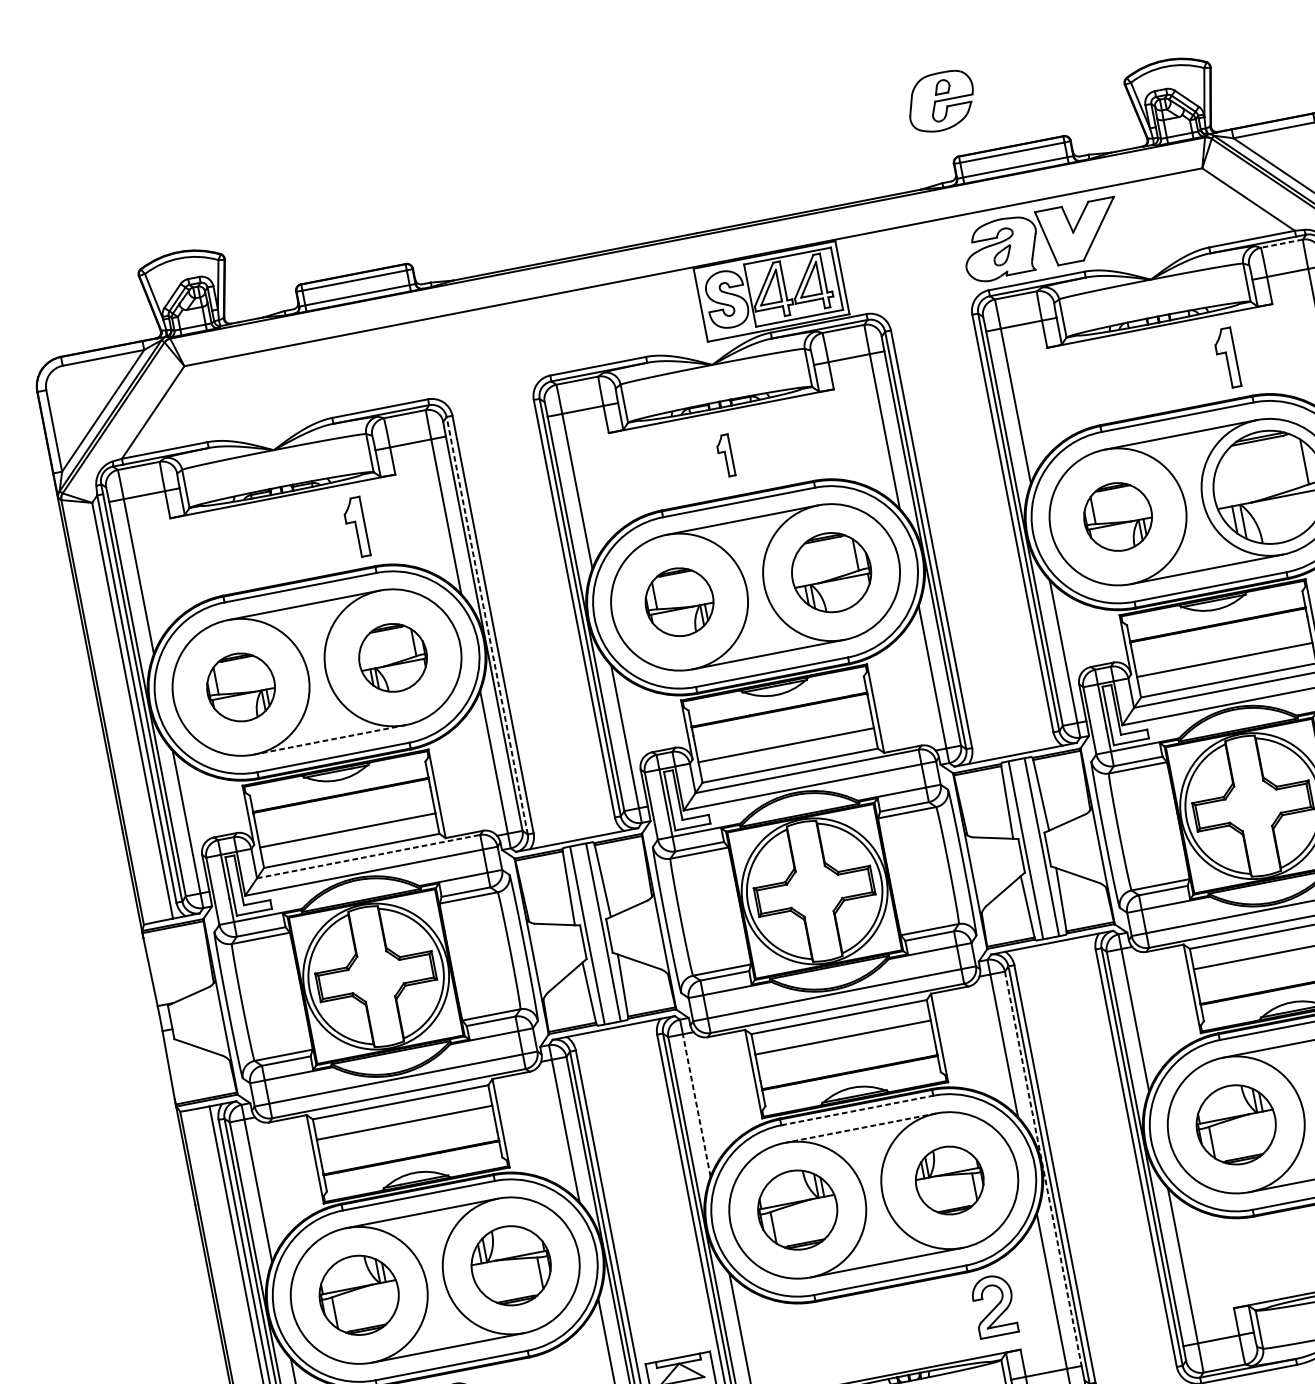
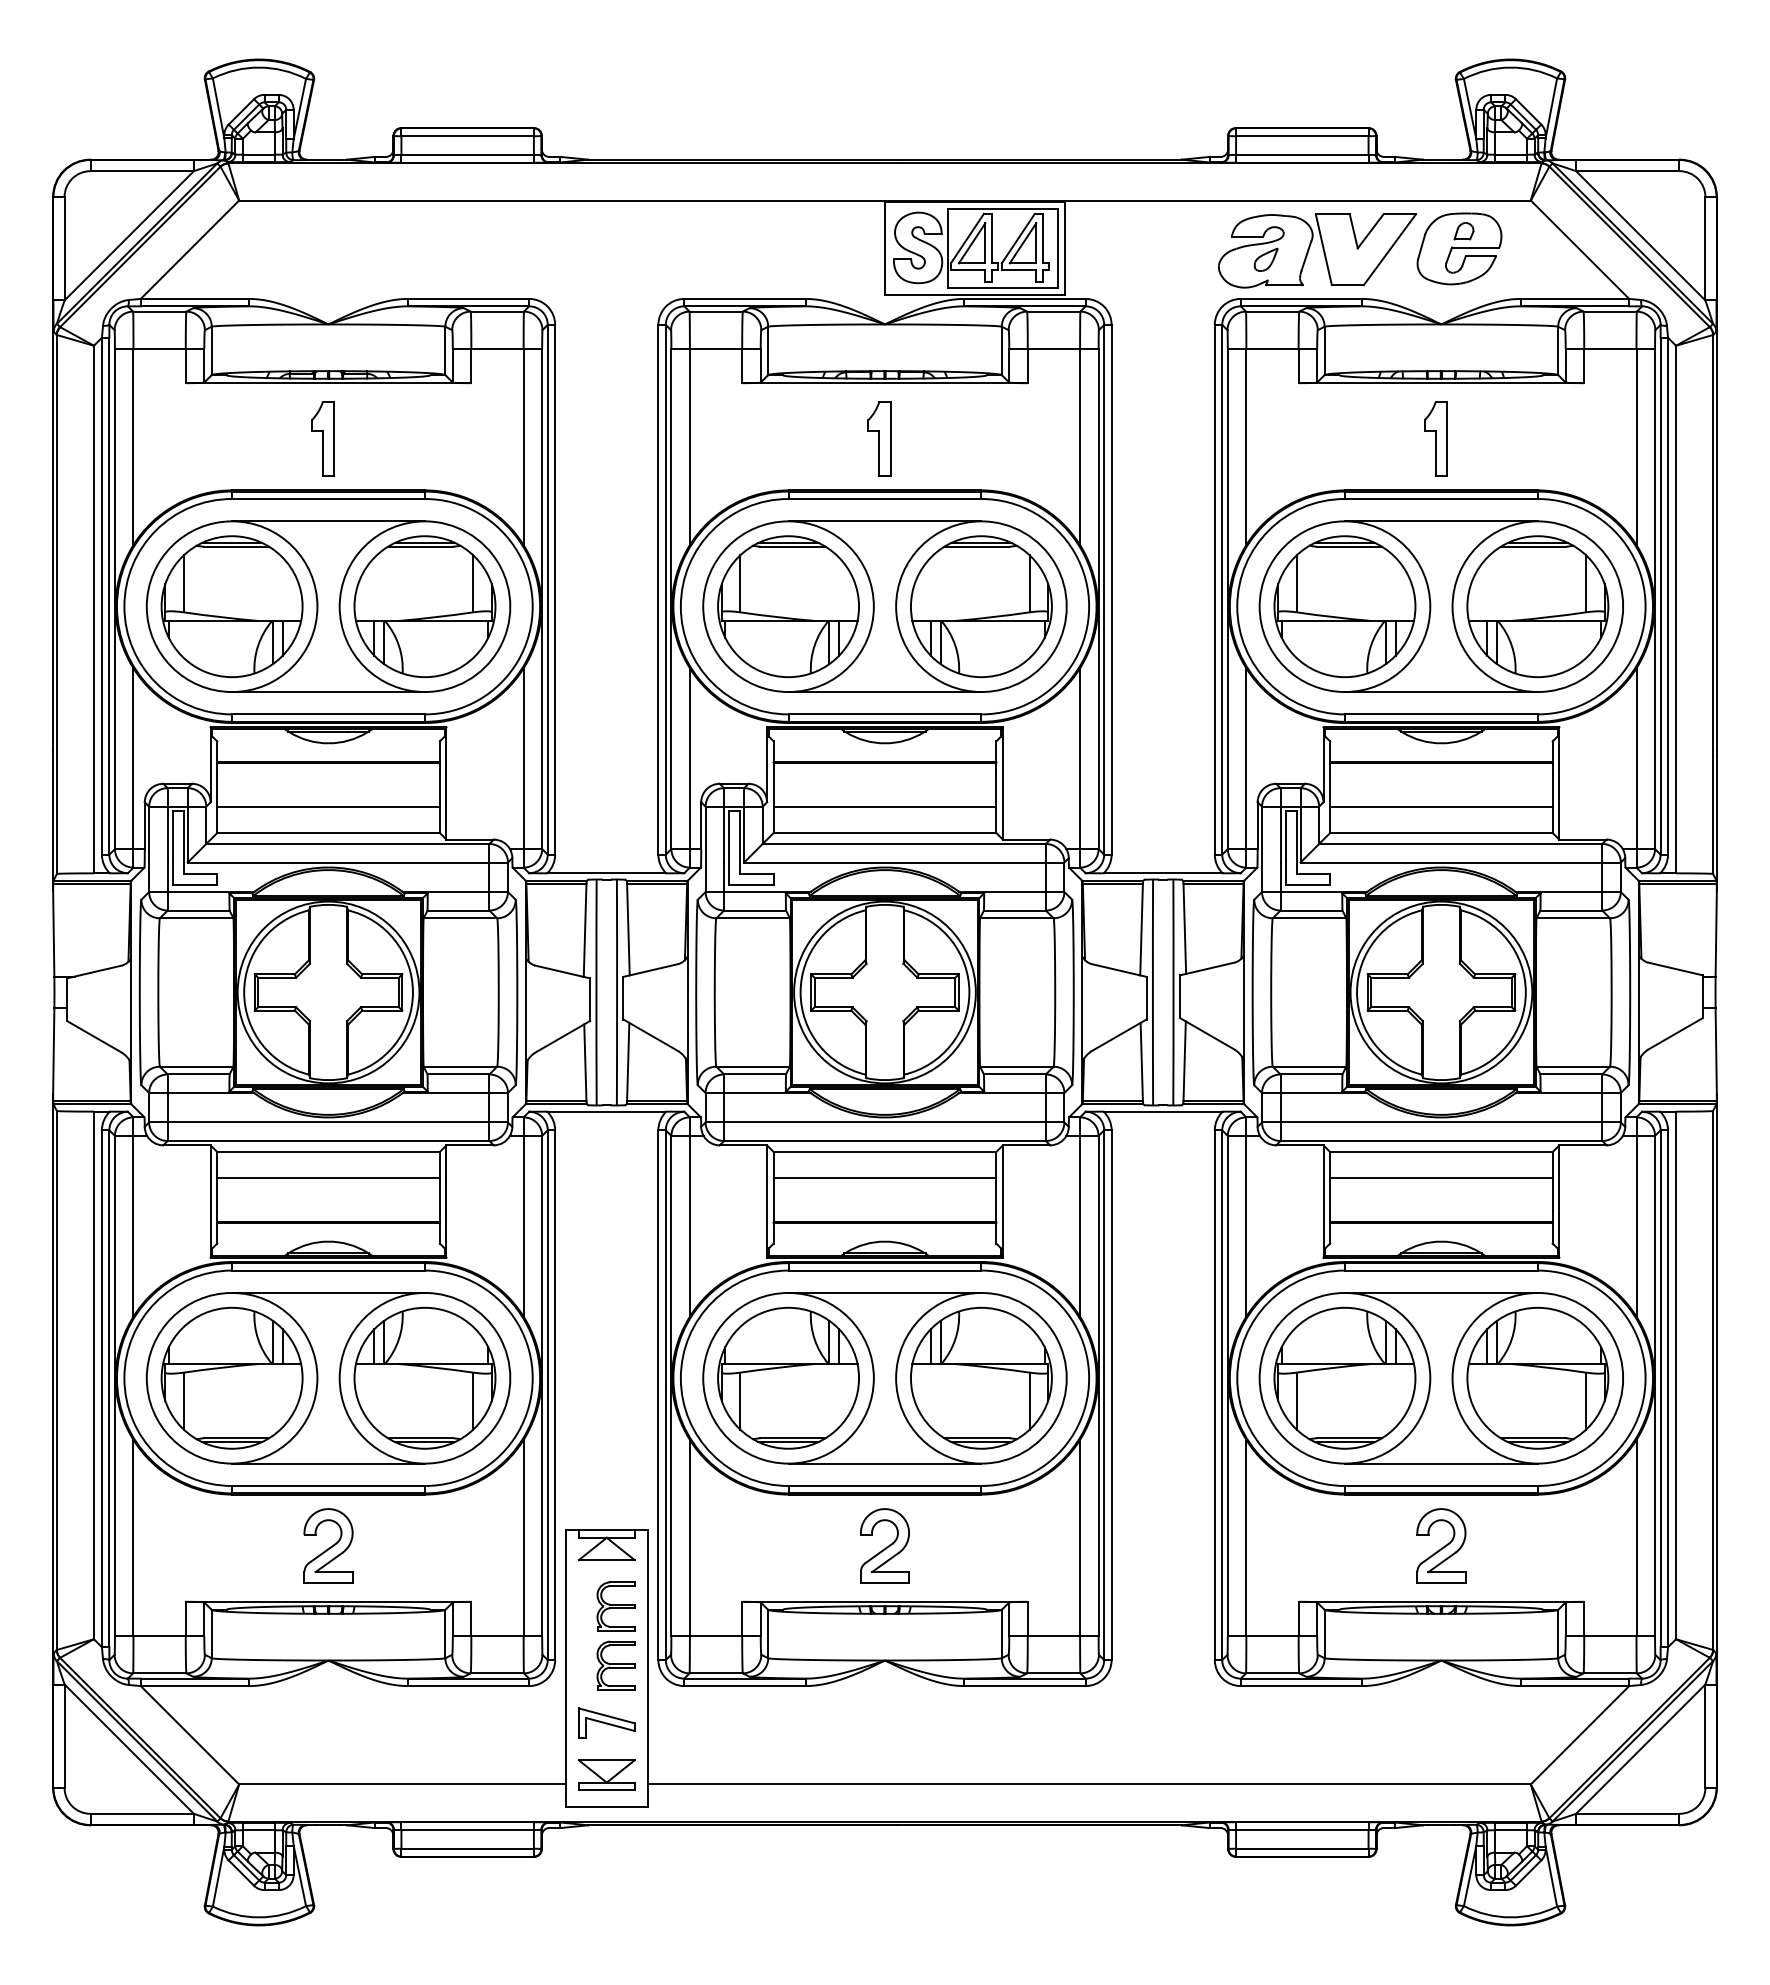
part: (941, 101) -> (1459, 248), moved
line: (1282, 243) -> (1610, 311), dashed -> solid
part: (1226, 358) -> (1435, 438), moved
part: (725, 455) -> (879, 438), size x1.43
part: (1117, 516) -> (1344, 606), size x1.67
part: (355, 527) -> (322, 438), moved
part: (831, 572) -> (981, 606), size x1.43
part: (679, 601) -> (788, 606), size x1.67
line: (486, 625) -> (547, 589), dashed -> solid
part: (392, 657) -> (424, 606), size x1.67
part: (240, 687) -> (231, 606), size x1.67
line: (330, 740) -> (328, 692), dashed -> solid
line: (368, 856) -> (347, 843), dashed -> solid
line: (696, 1104) -> (689, 1225), dashed -> solid
line: (857, 1110) -> (885, 1270), dashed -> solid
part: (1235, 1124) -> (1344, 1377), size x1.43
line: (860, 1127) -> (884, 1292), dashed -> solid
line: (1043, 1169) -> (1098, 1386), dashed -> solid
part: (949, 1180) -> (981, 1377), size x1.67
part: (797, 1209) -> (788, 1377), size x1.43
part: (510, 1265) -> (424, 1377), size x1.43
part: (358, 1294) -> (231, 1377), size x1.43
part: (993, 1305) -> (884, 1545), moved

